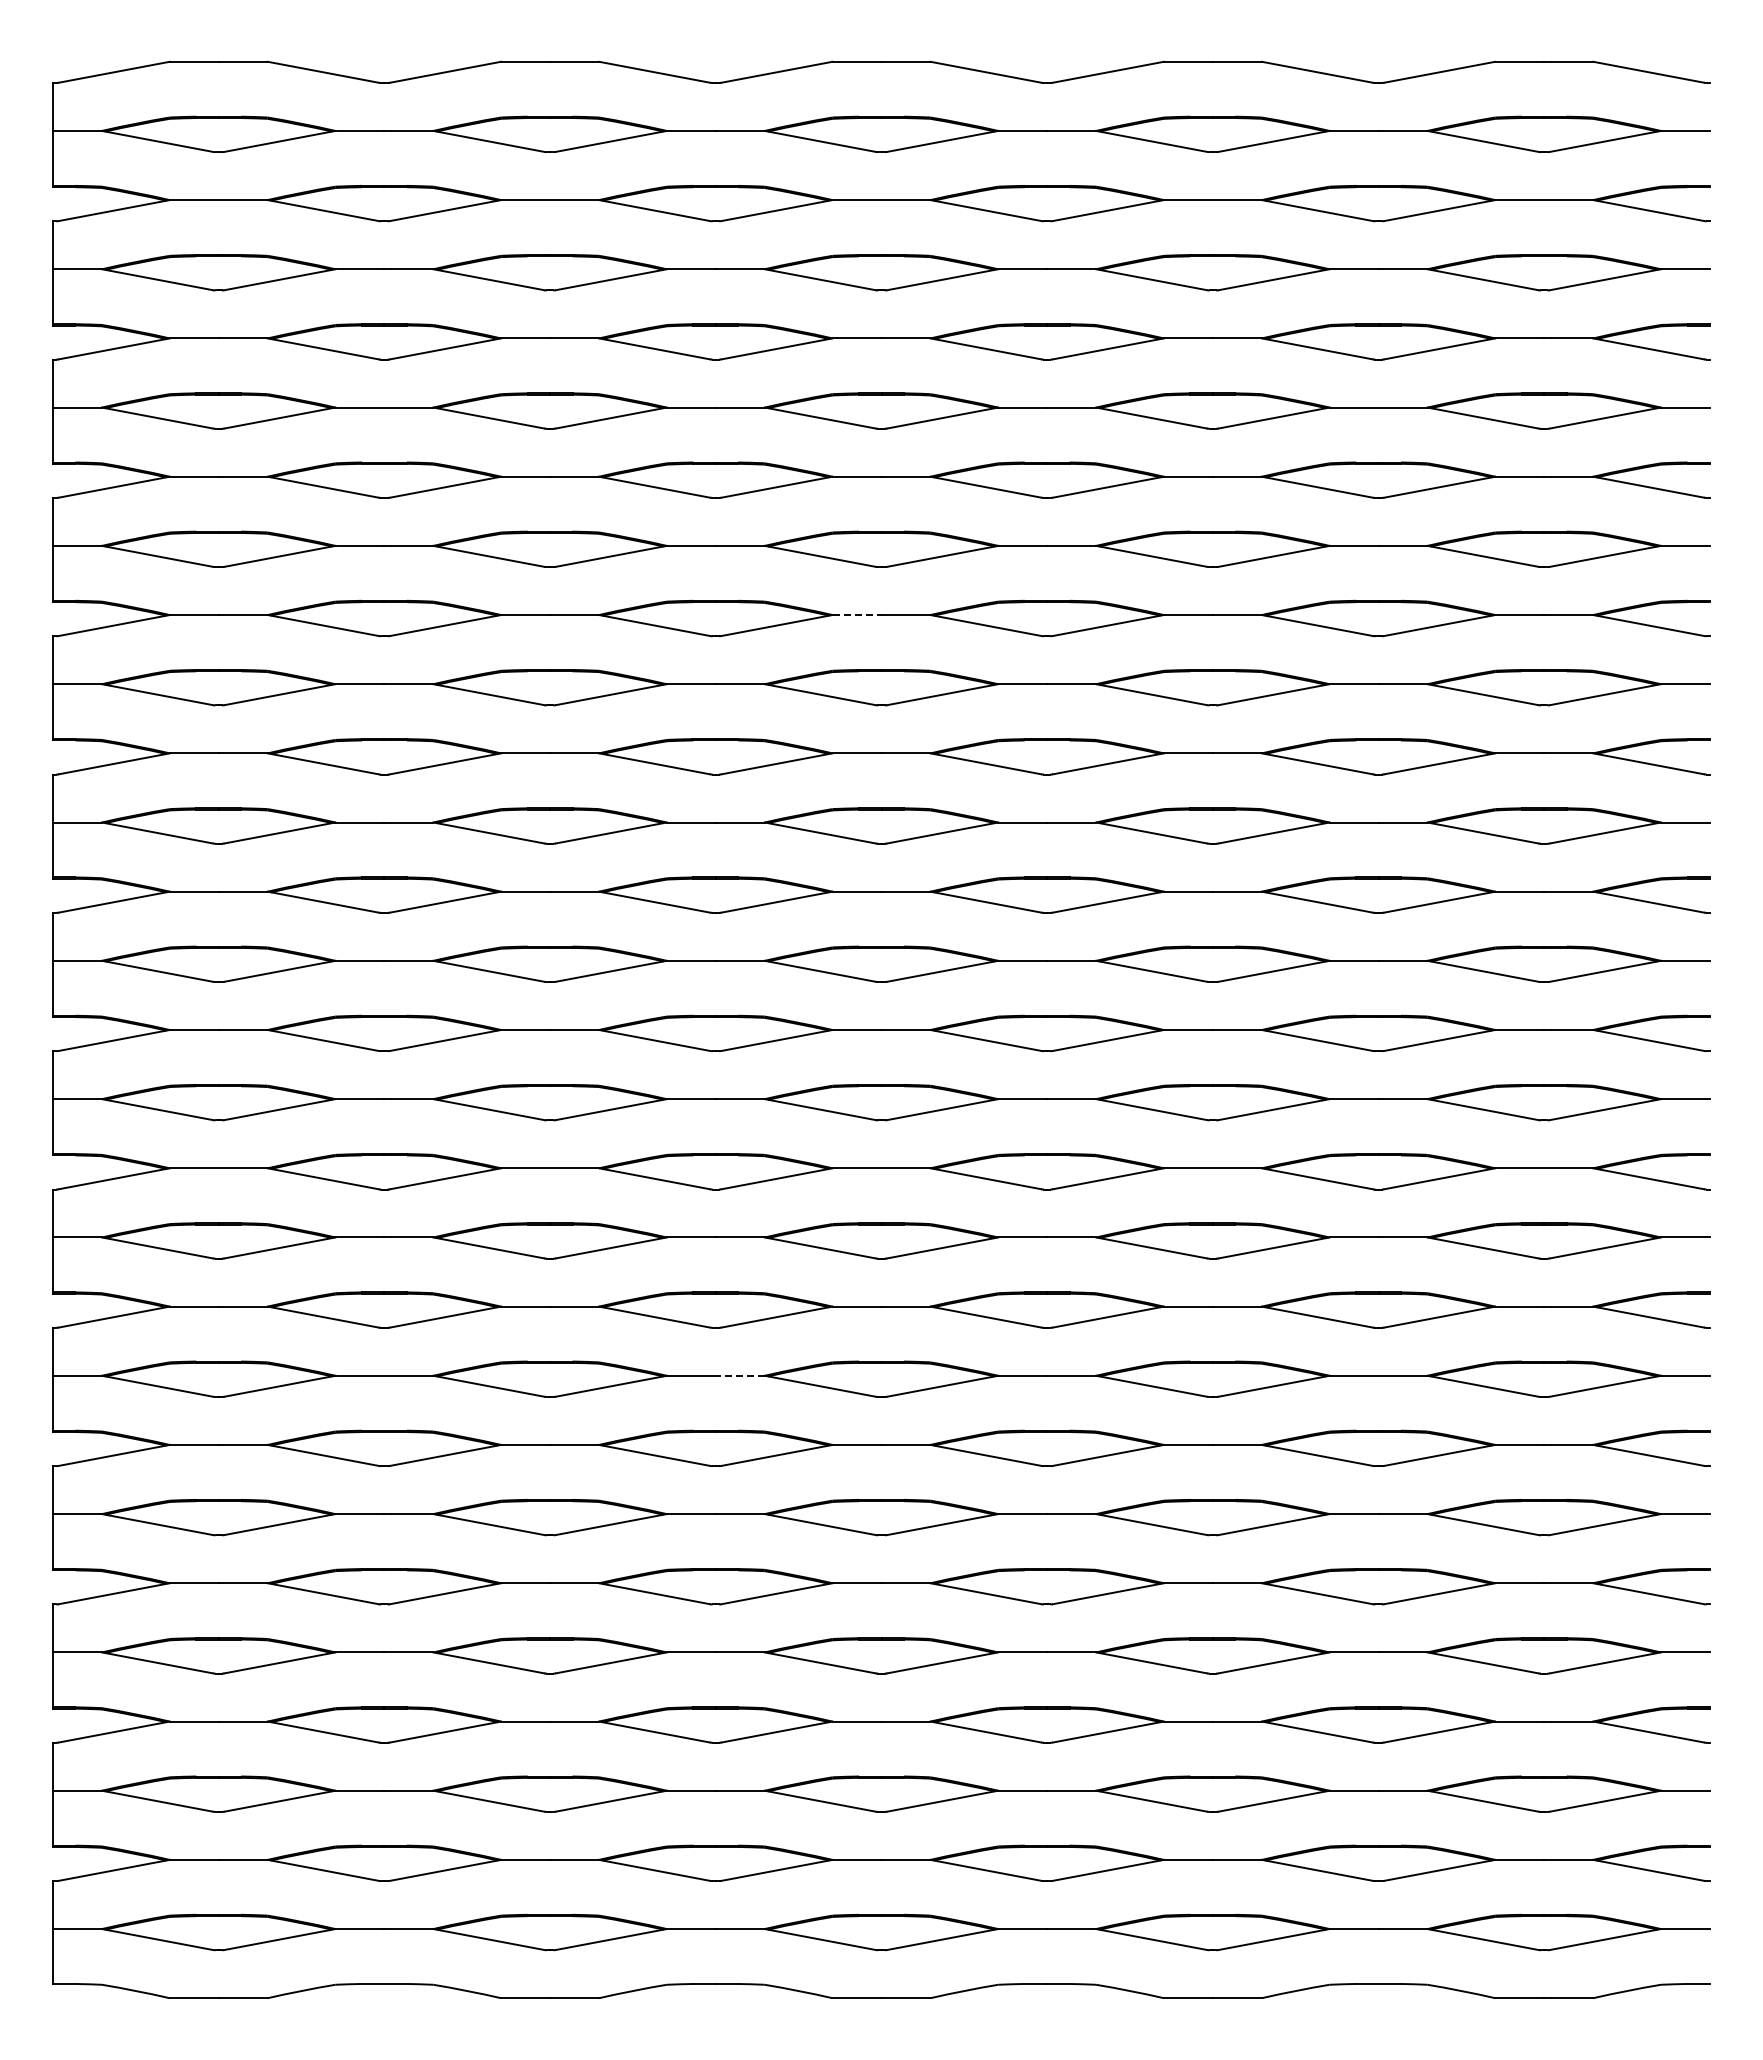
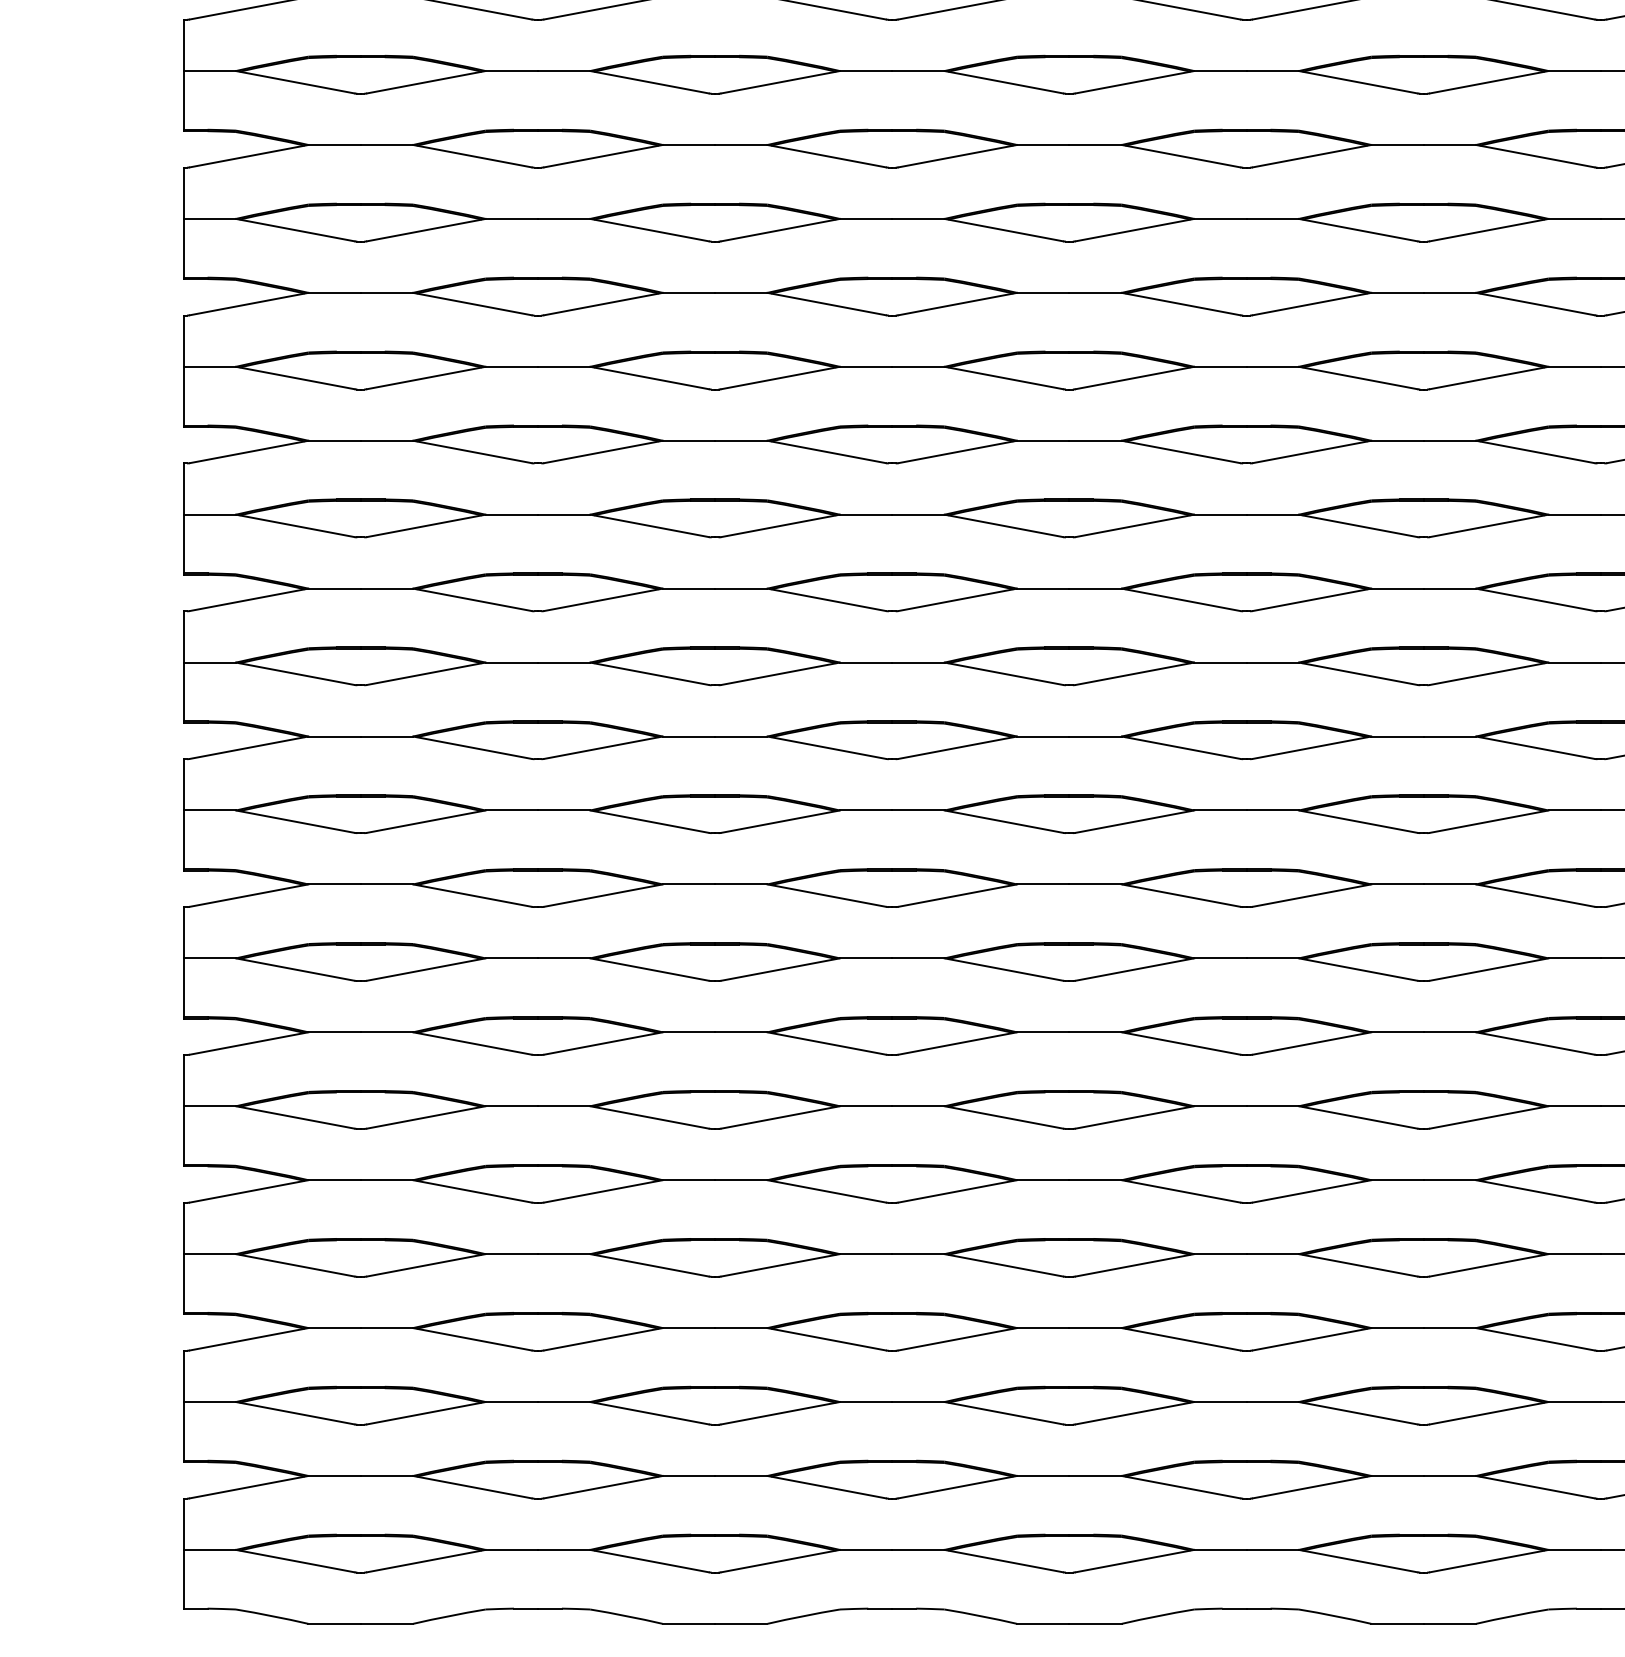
line: (857, 615) -> (1043, 145), dashed -> solid
line: (739, 1375) -> (917, 958), dashed -> solid

